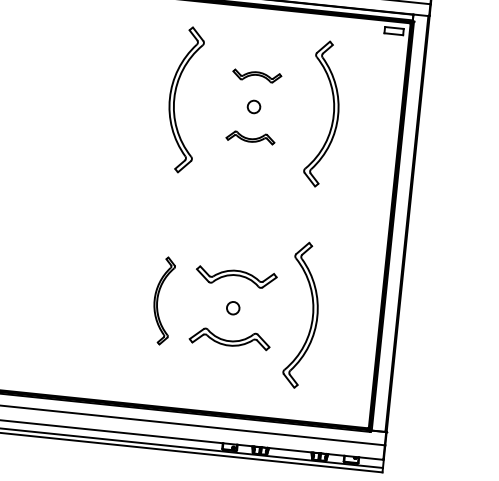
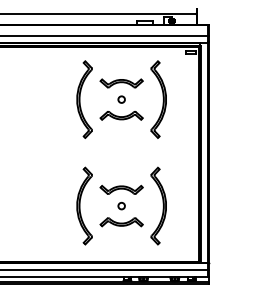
part: (256, 76) -> (121, 83), size x1.67
part: (250, 136) -> (121, 115), size x1.67
part: (163, 299) -> (84, 205), size x1.67

